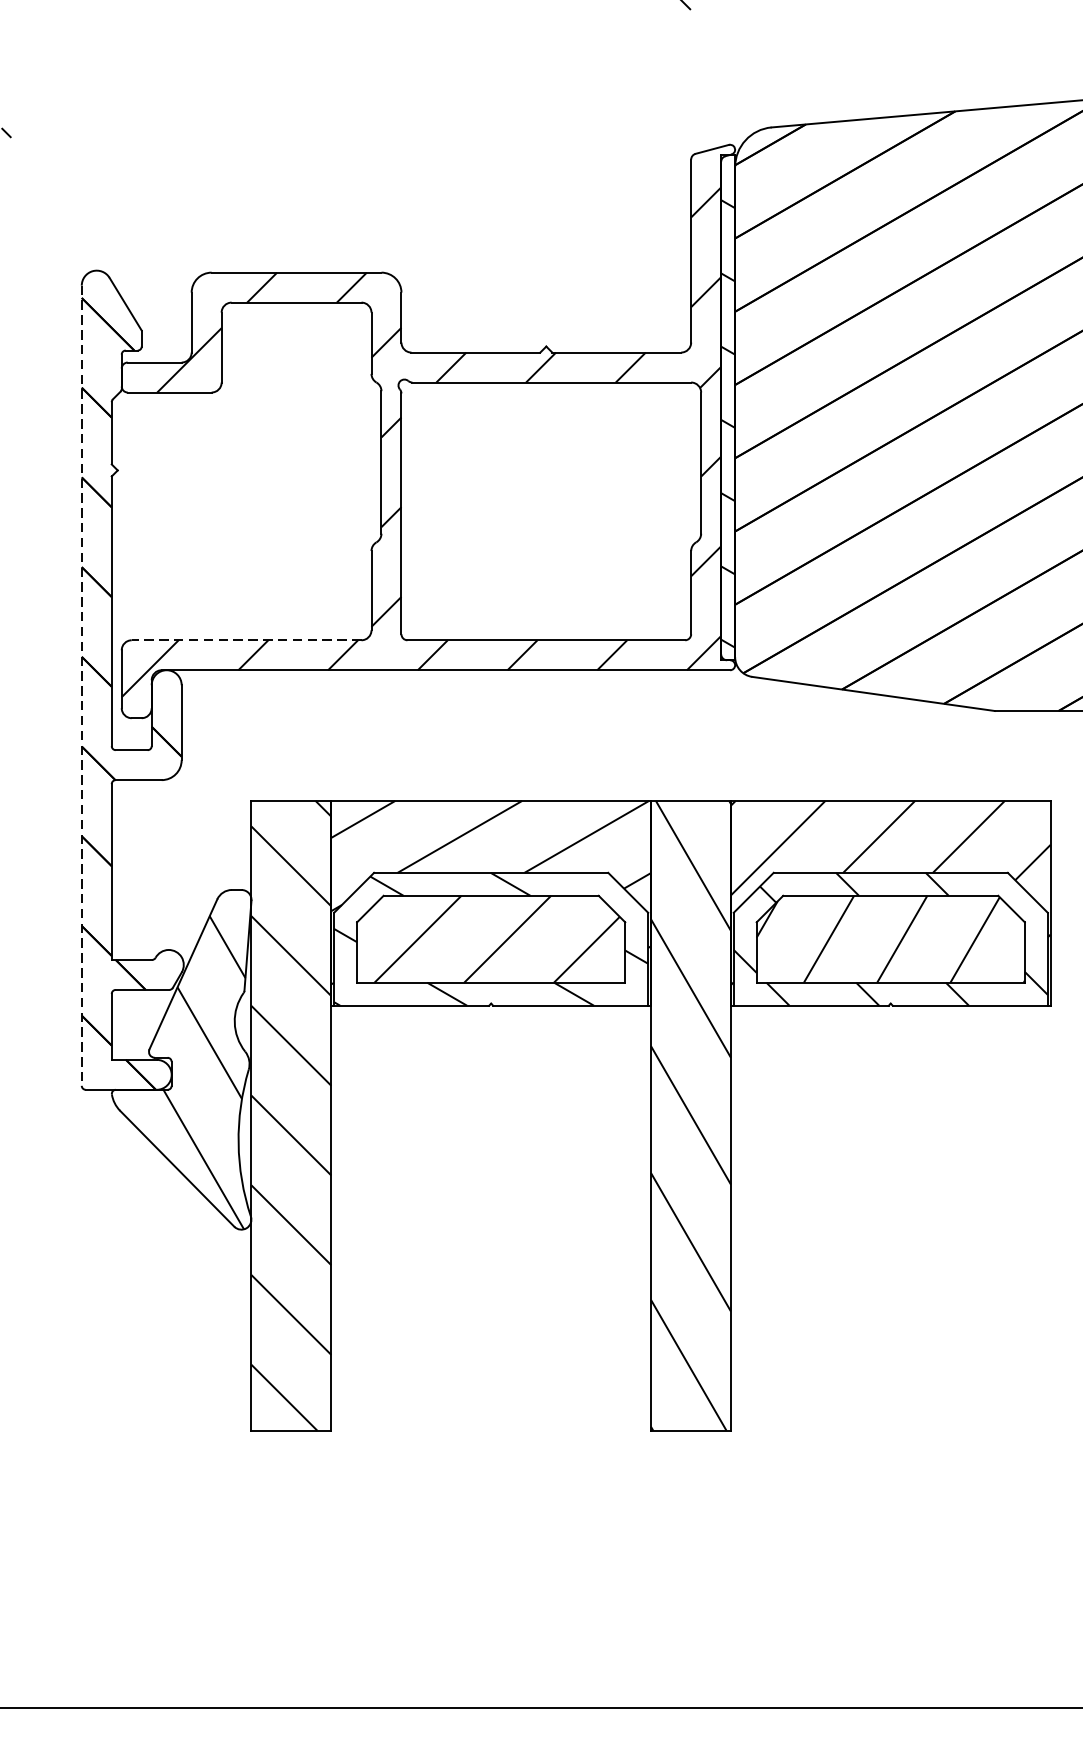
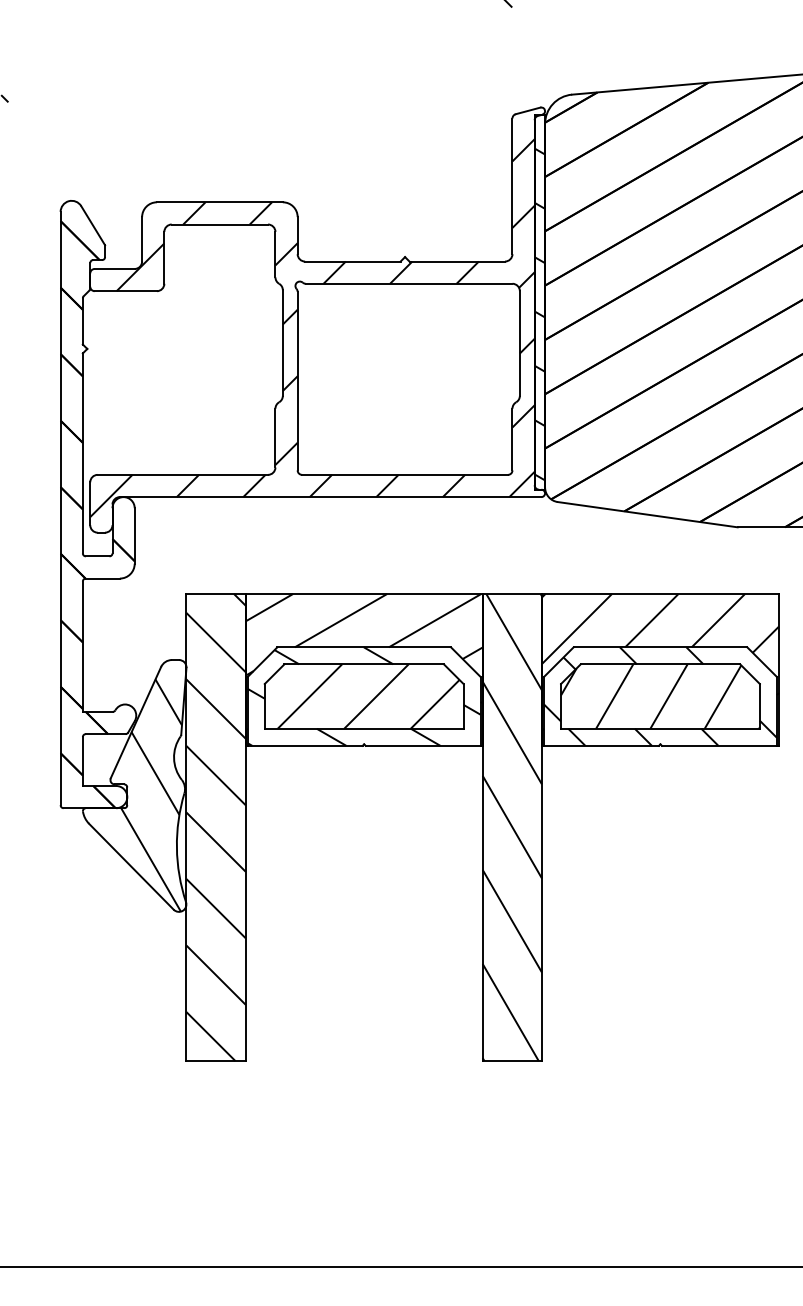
line: (246, 639) -> (182, 474), dashed -> solid
line: (81, 685) -> (60, 508), dashed -> solid

